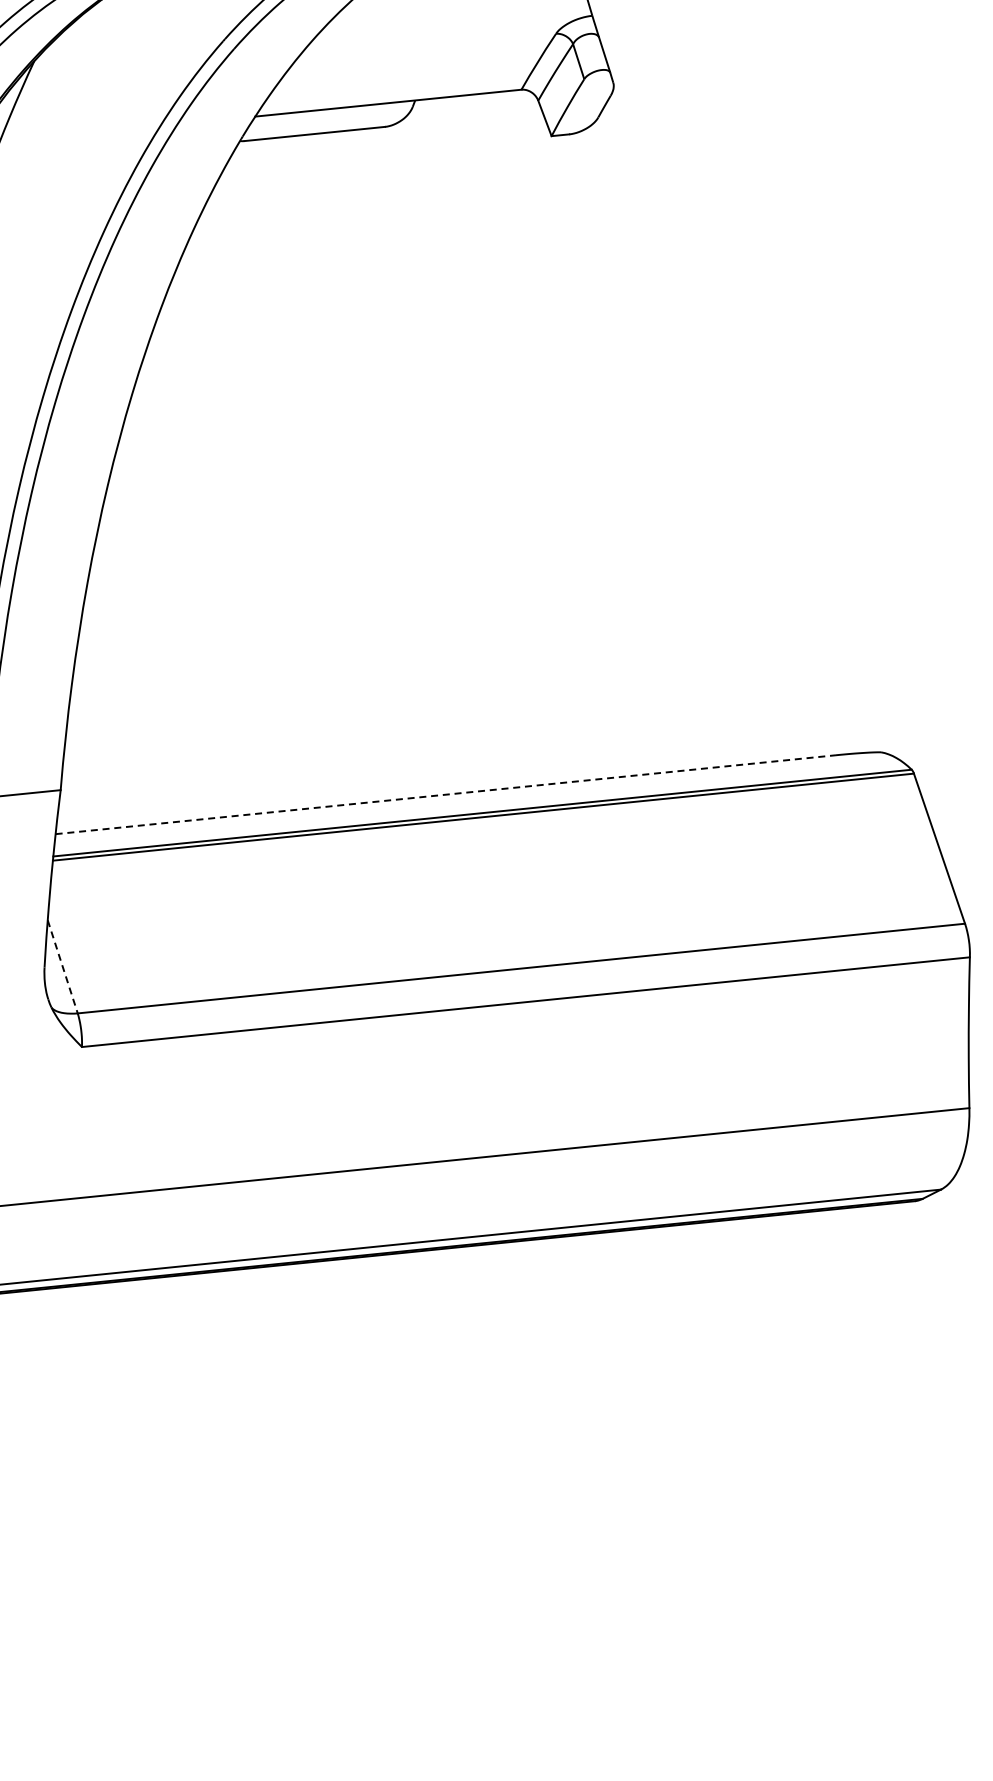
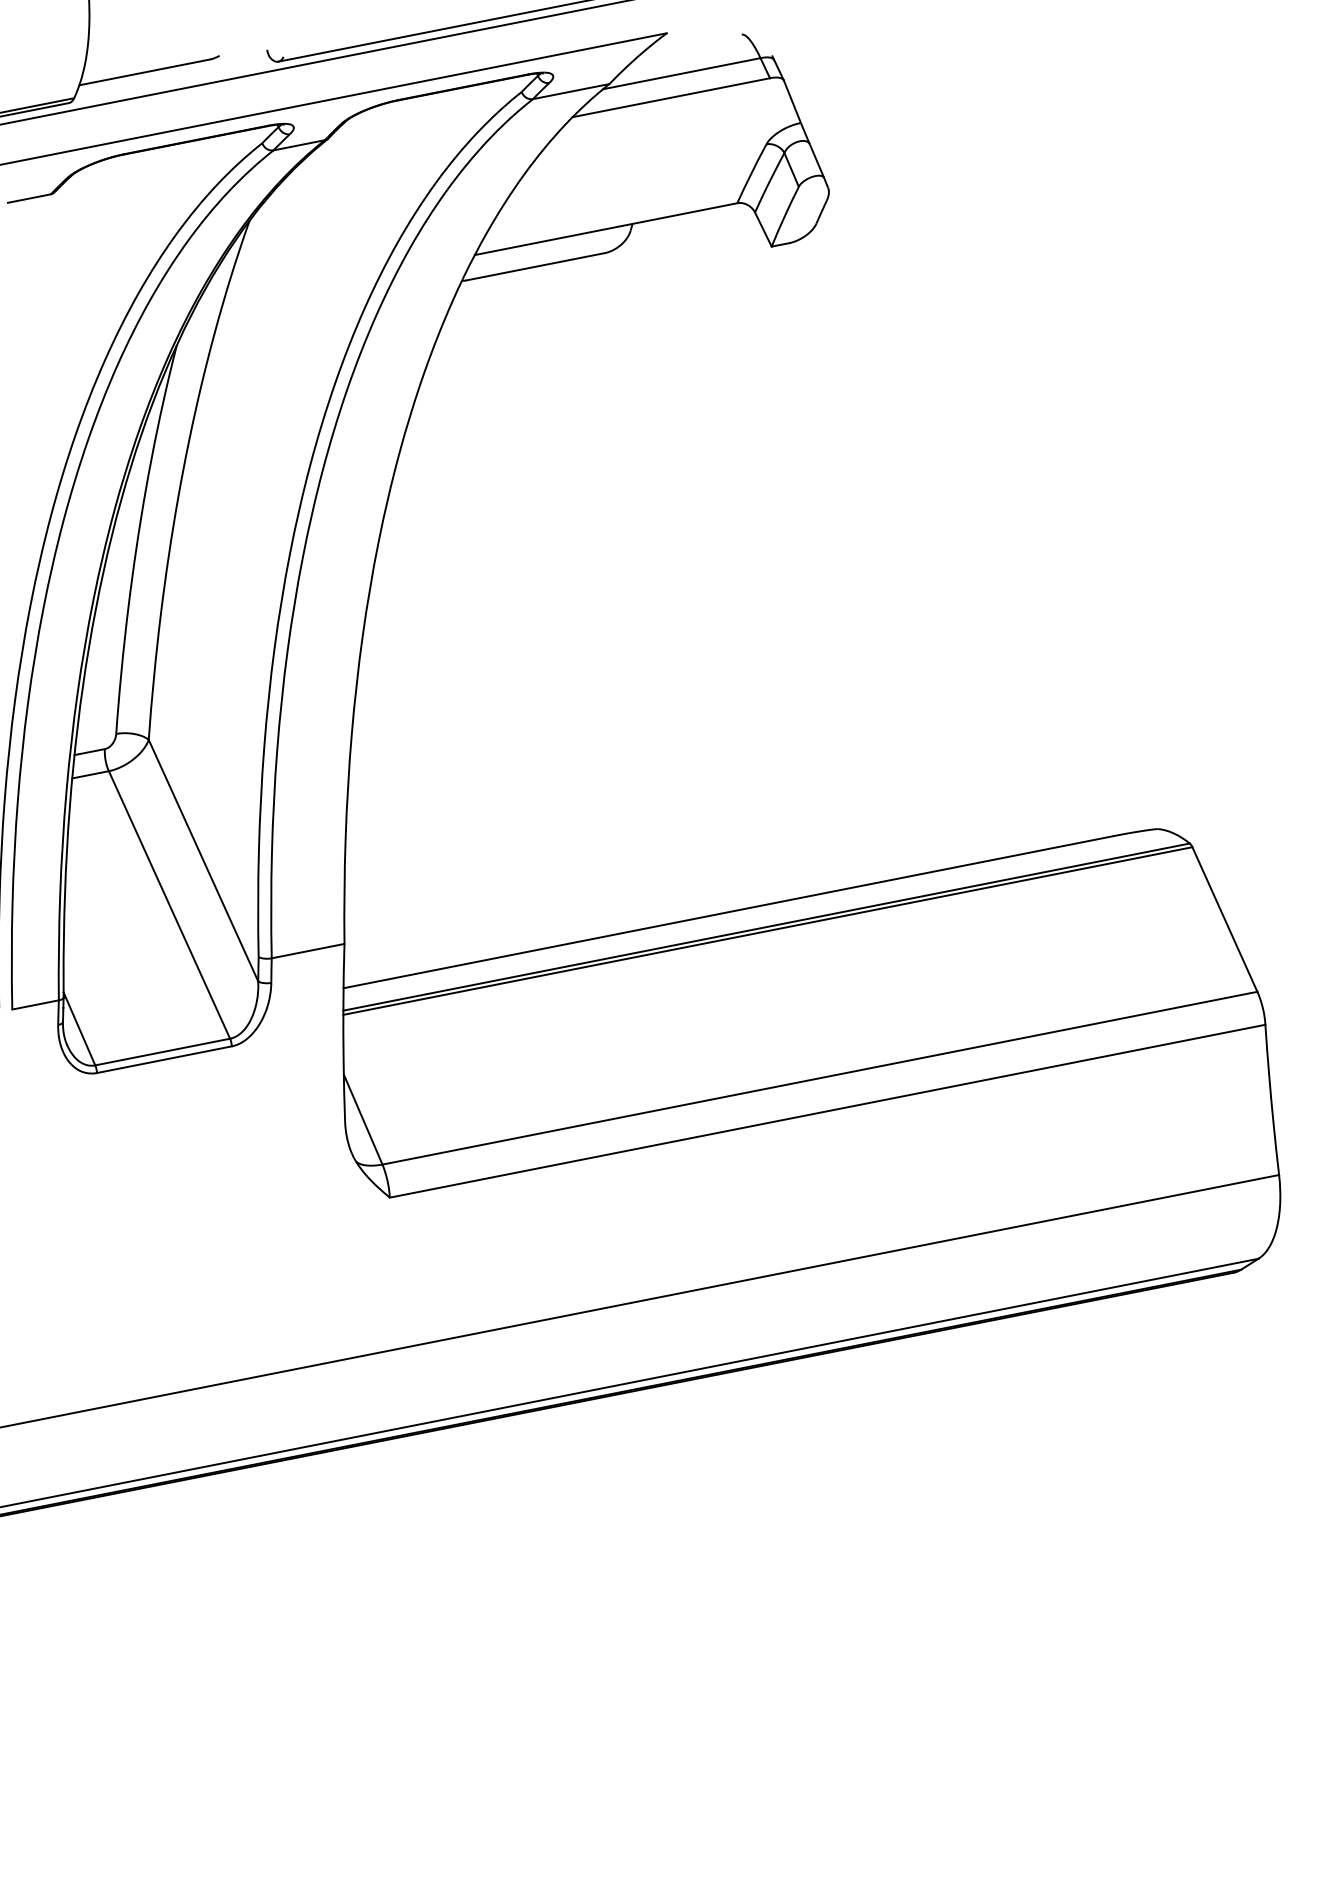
line: (445, 794) -> (728, 912), dashed -> solid
line: (63, 966) -> (363, 1119), dashed -> solid

